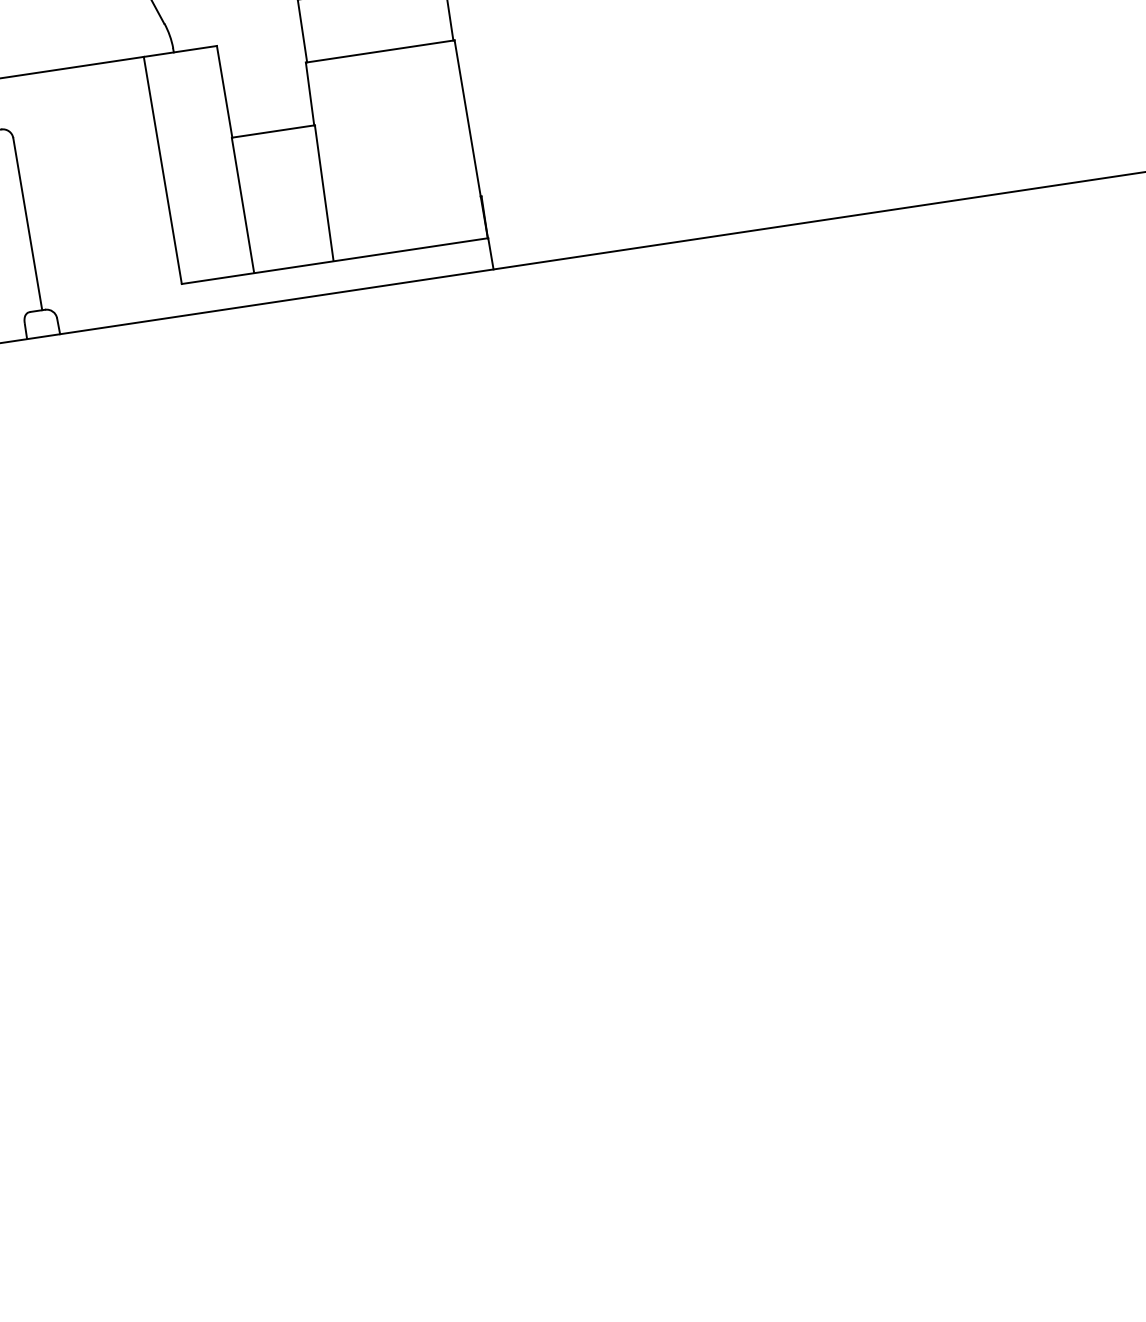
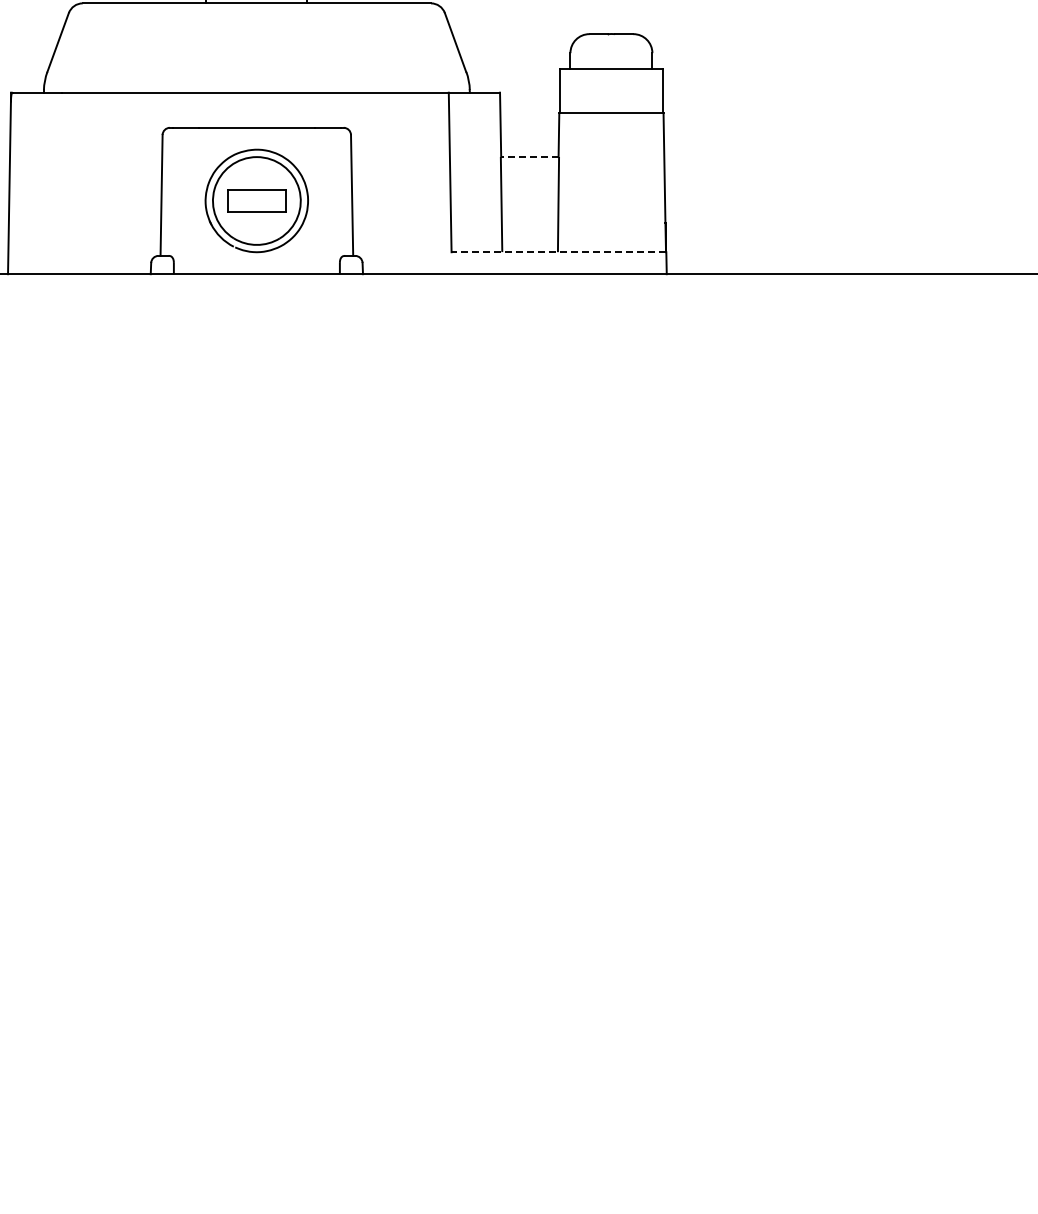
line: (272, 132) -> (529, 157), solid -> dashed
line: (334, 261) -> (558, 252), solid -> dashed

